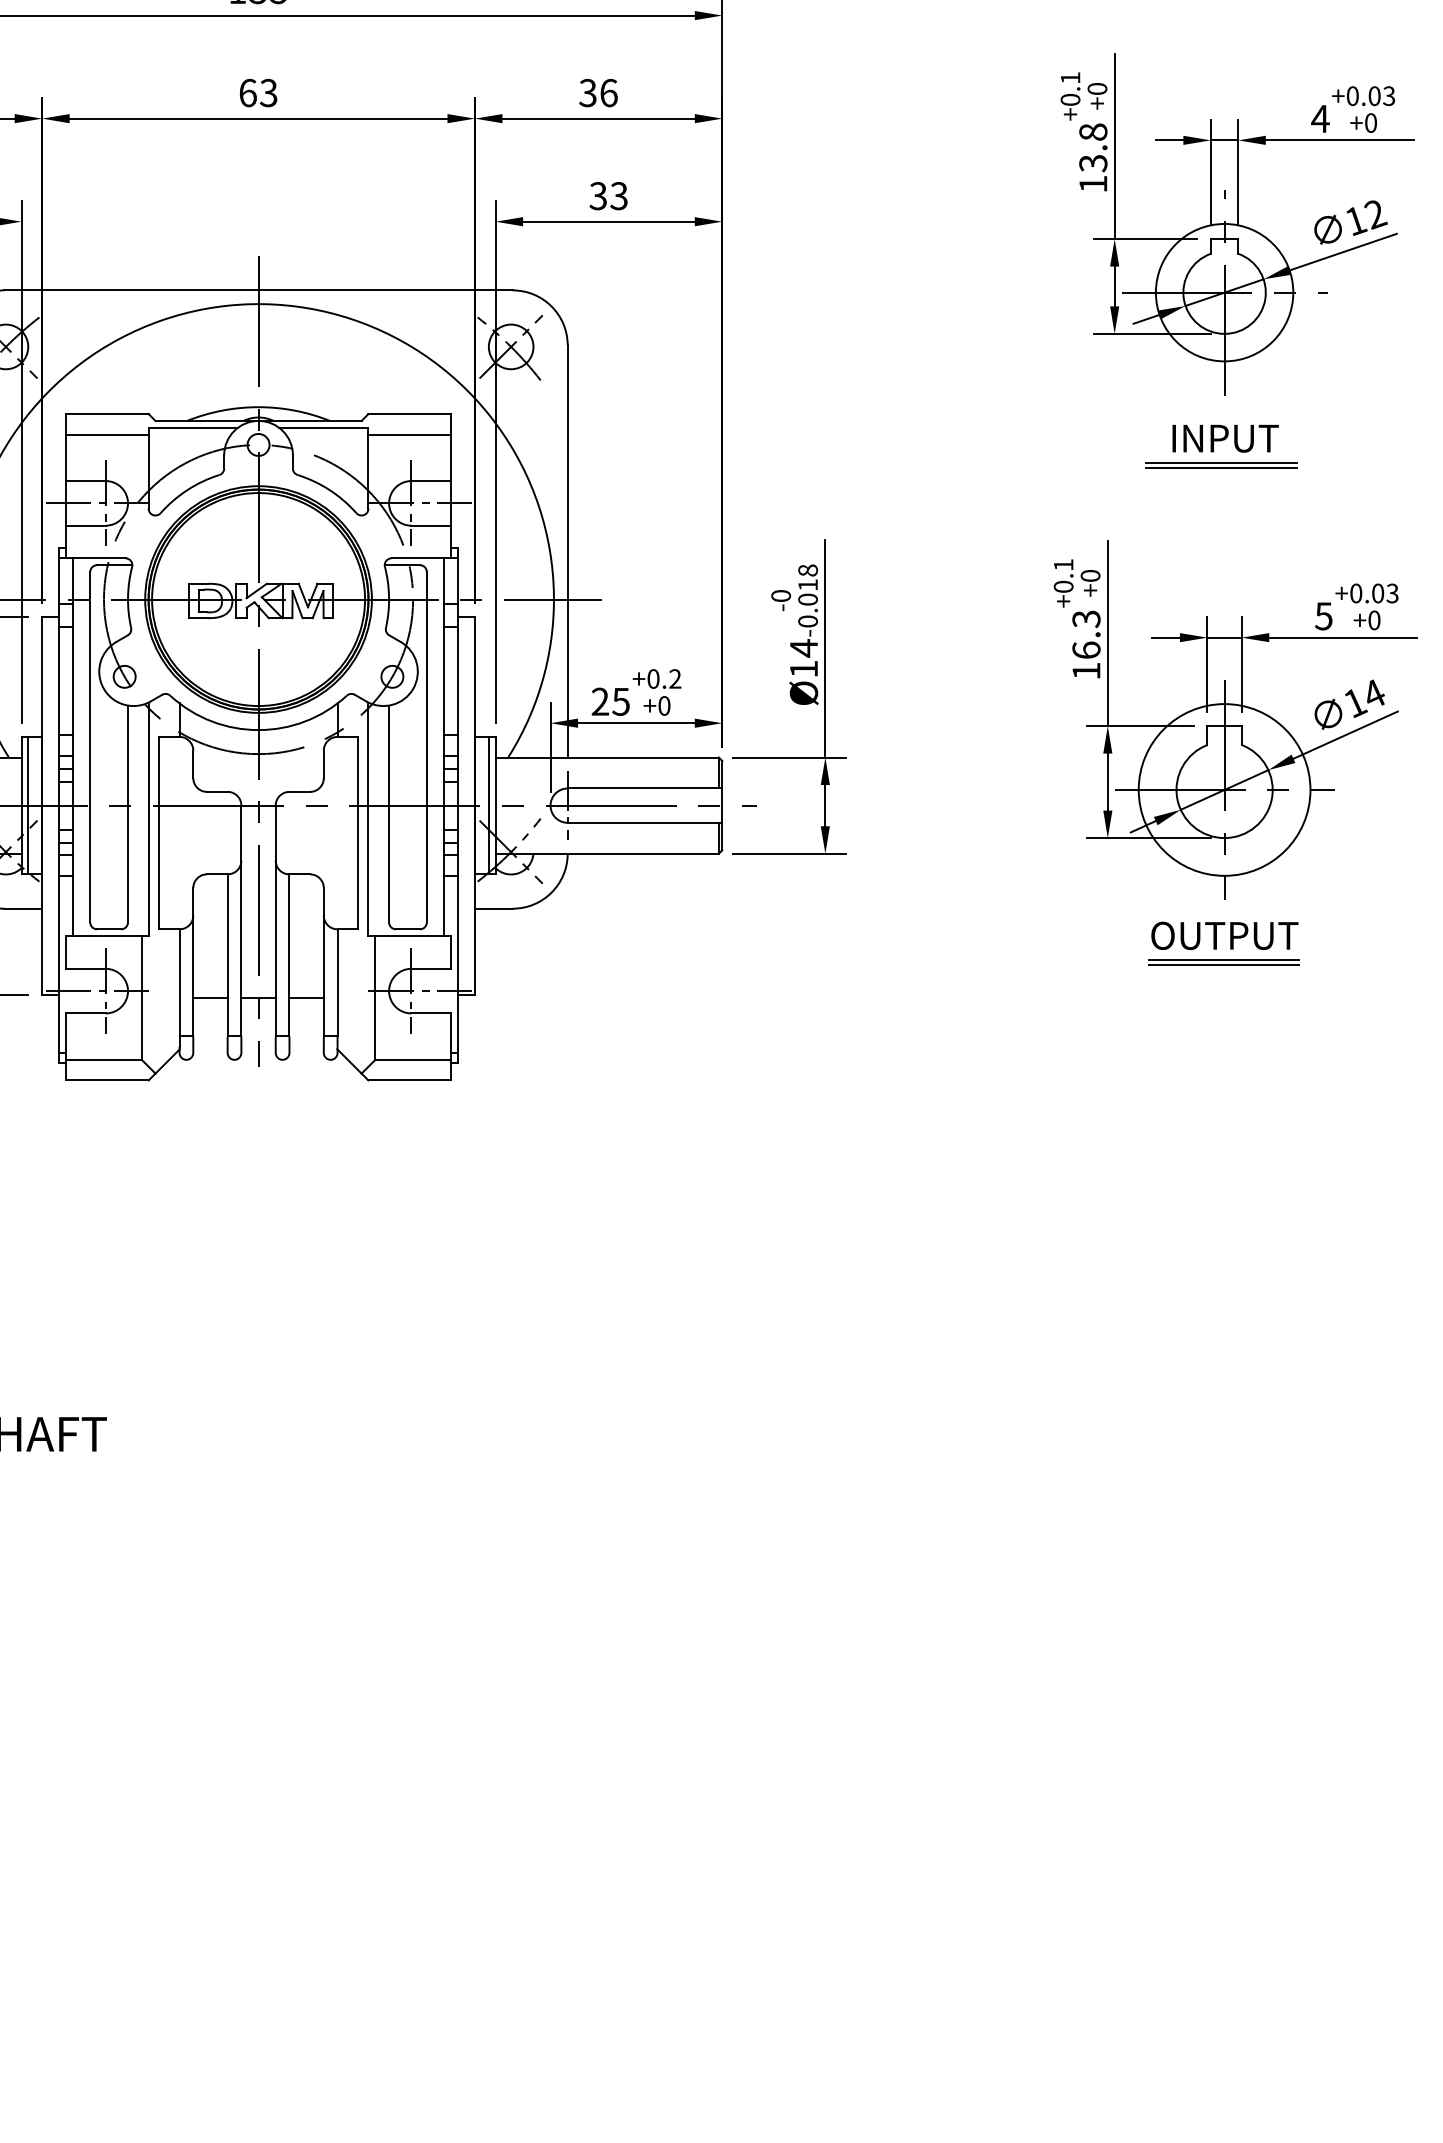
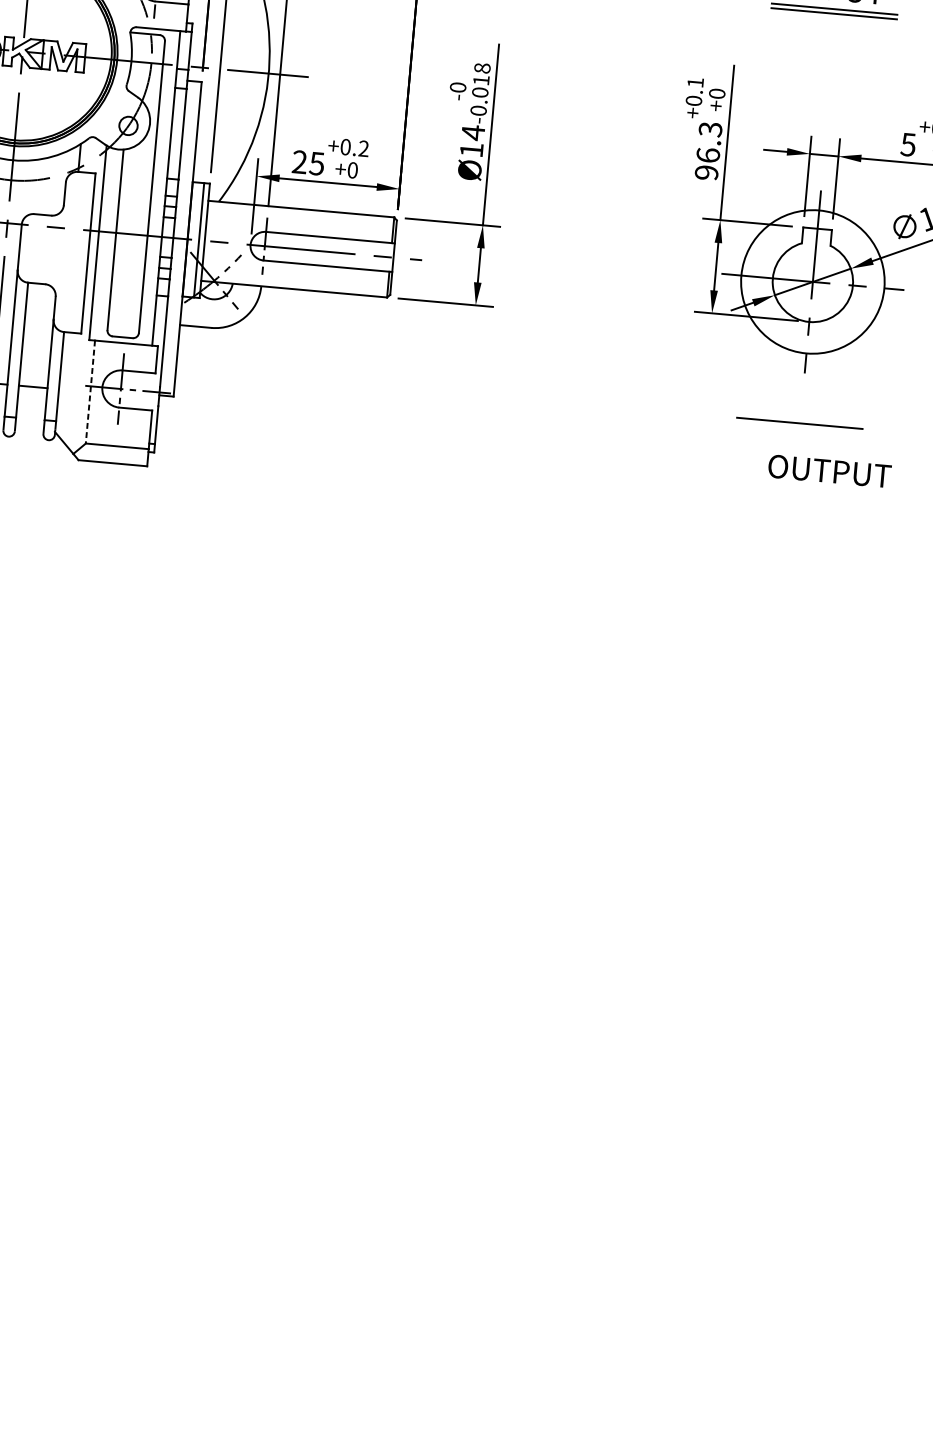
text: (1086, 670) -> (706, 172), 16.3 -> 96.3
text: (1224, 935) -> (829, 471), moved
line: (1223, 965) -> (798, 428), removed
line: (375, 998) -> (90, 392), solid -> dashed

